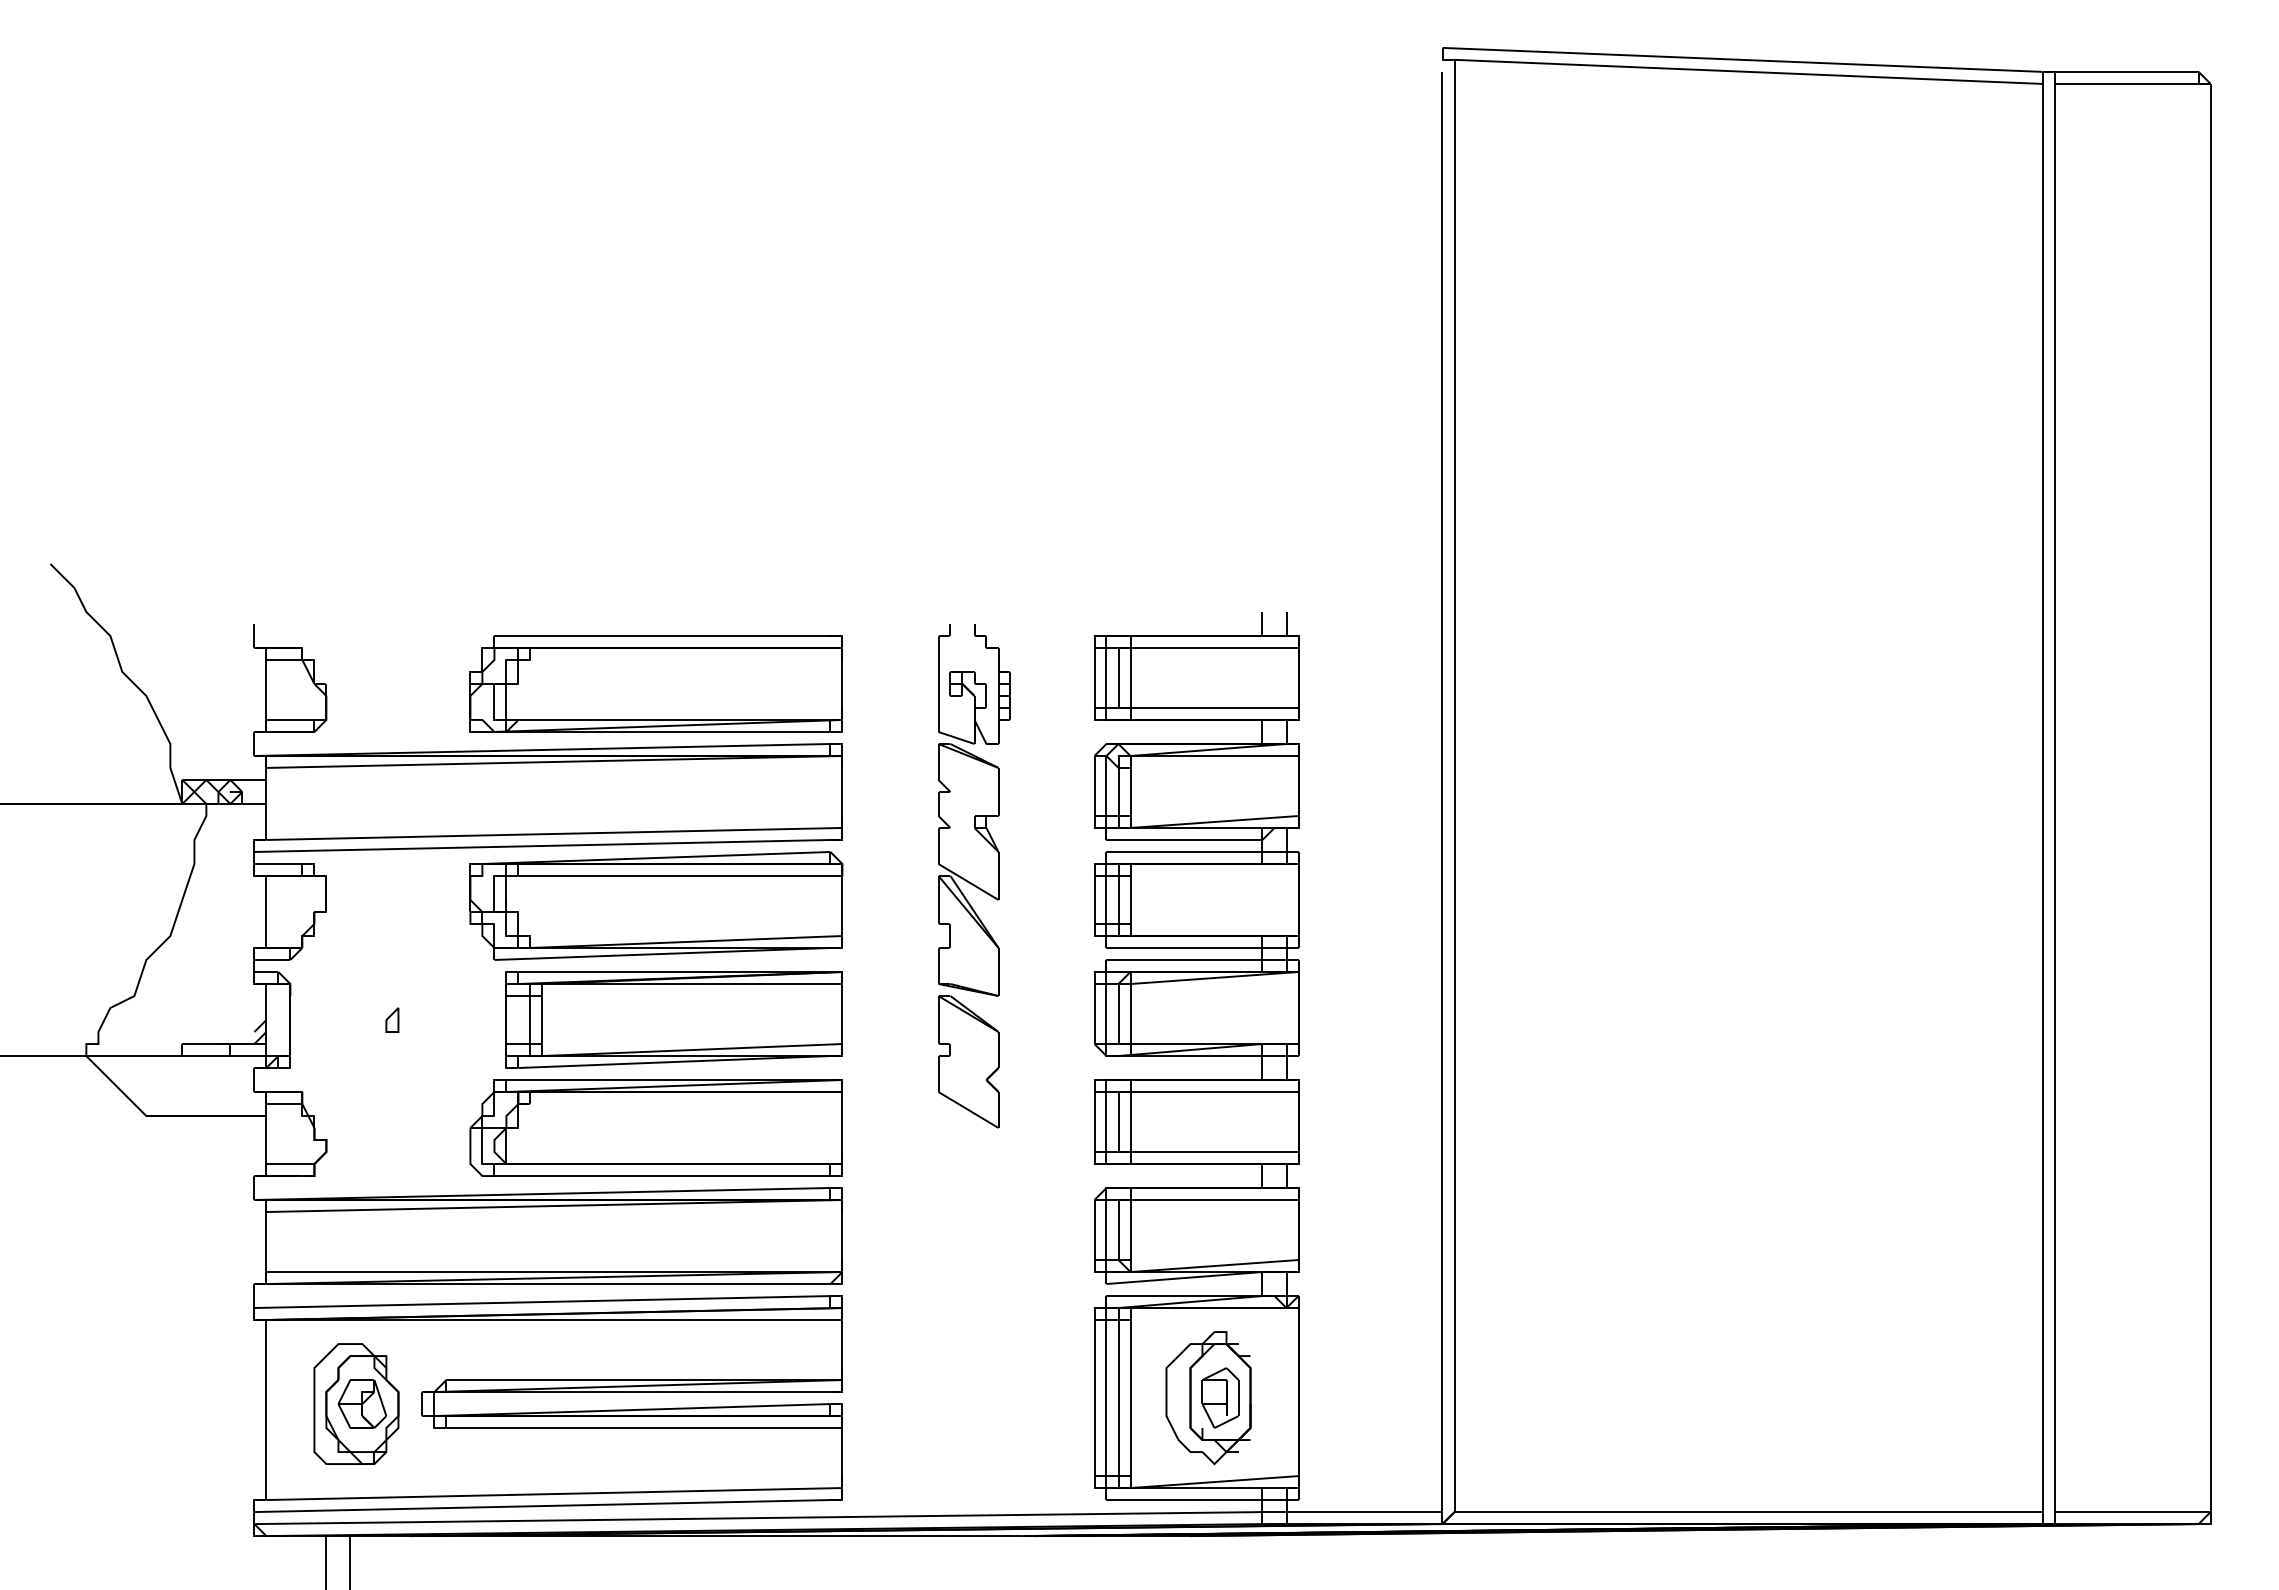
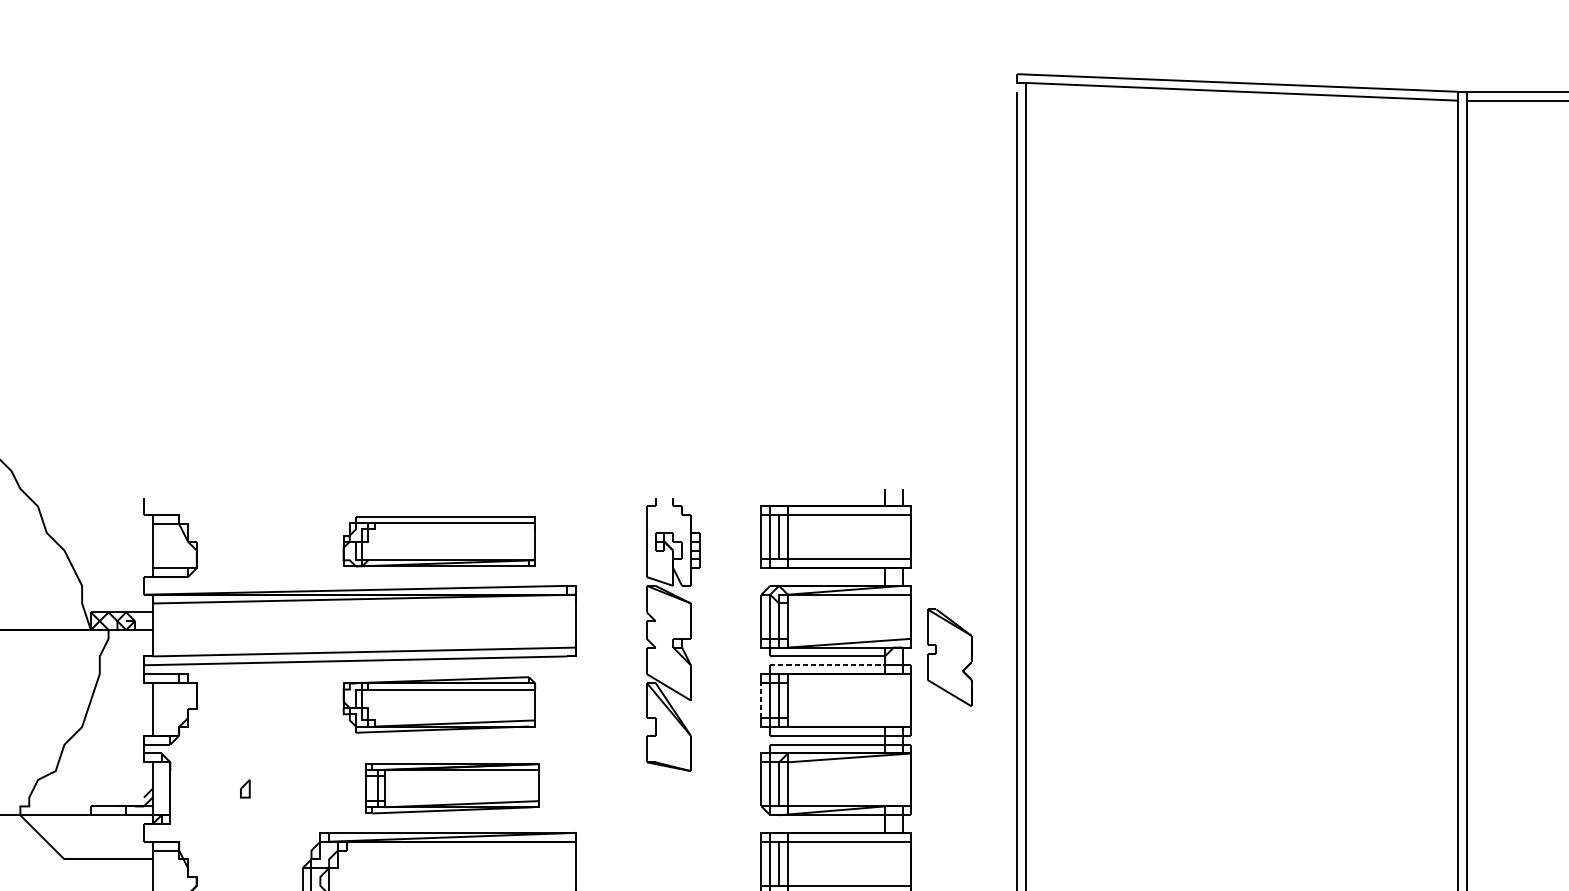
part: (655, 683) -> (438, 541), size x0.7
line: (1184, 851) -> (827, 664), solid -> dashed
line: (1094, 900) -> (761, 700), solid -> dashed
part: (656, 905) -> (439, 704), size x0.7
part: (673, 1019) -> (451, 788), size x0.7
part: (968, 1061) -> (949, 657), moved

